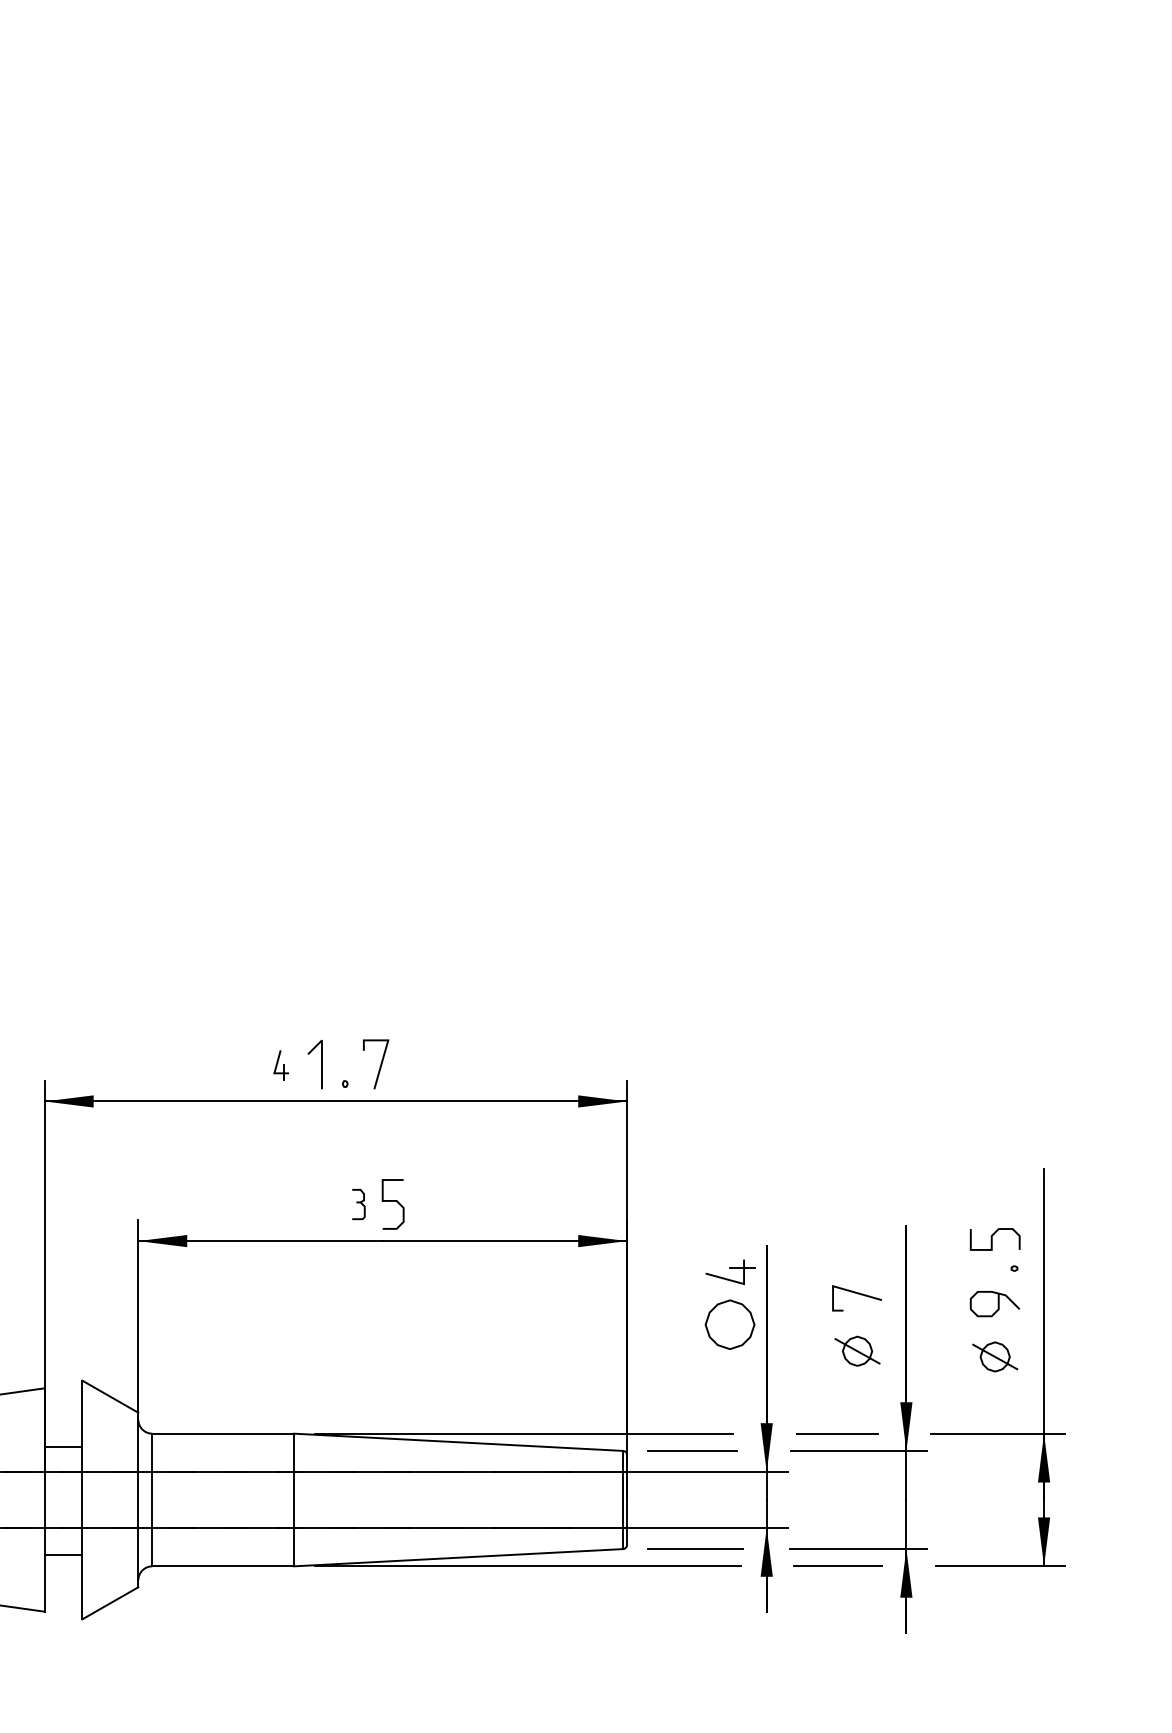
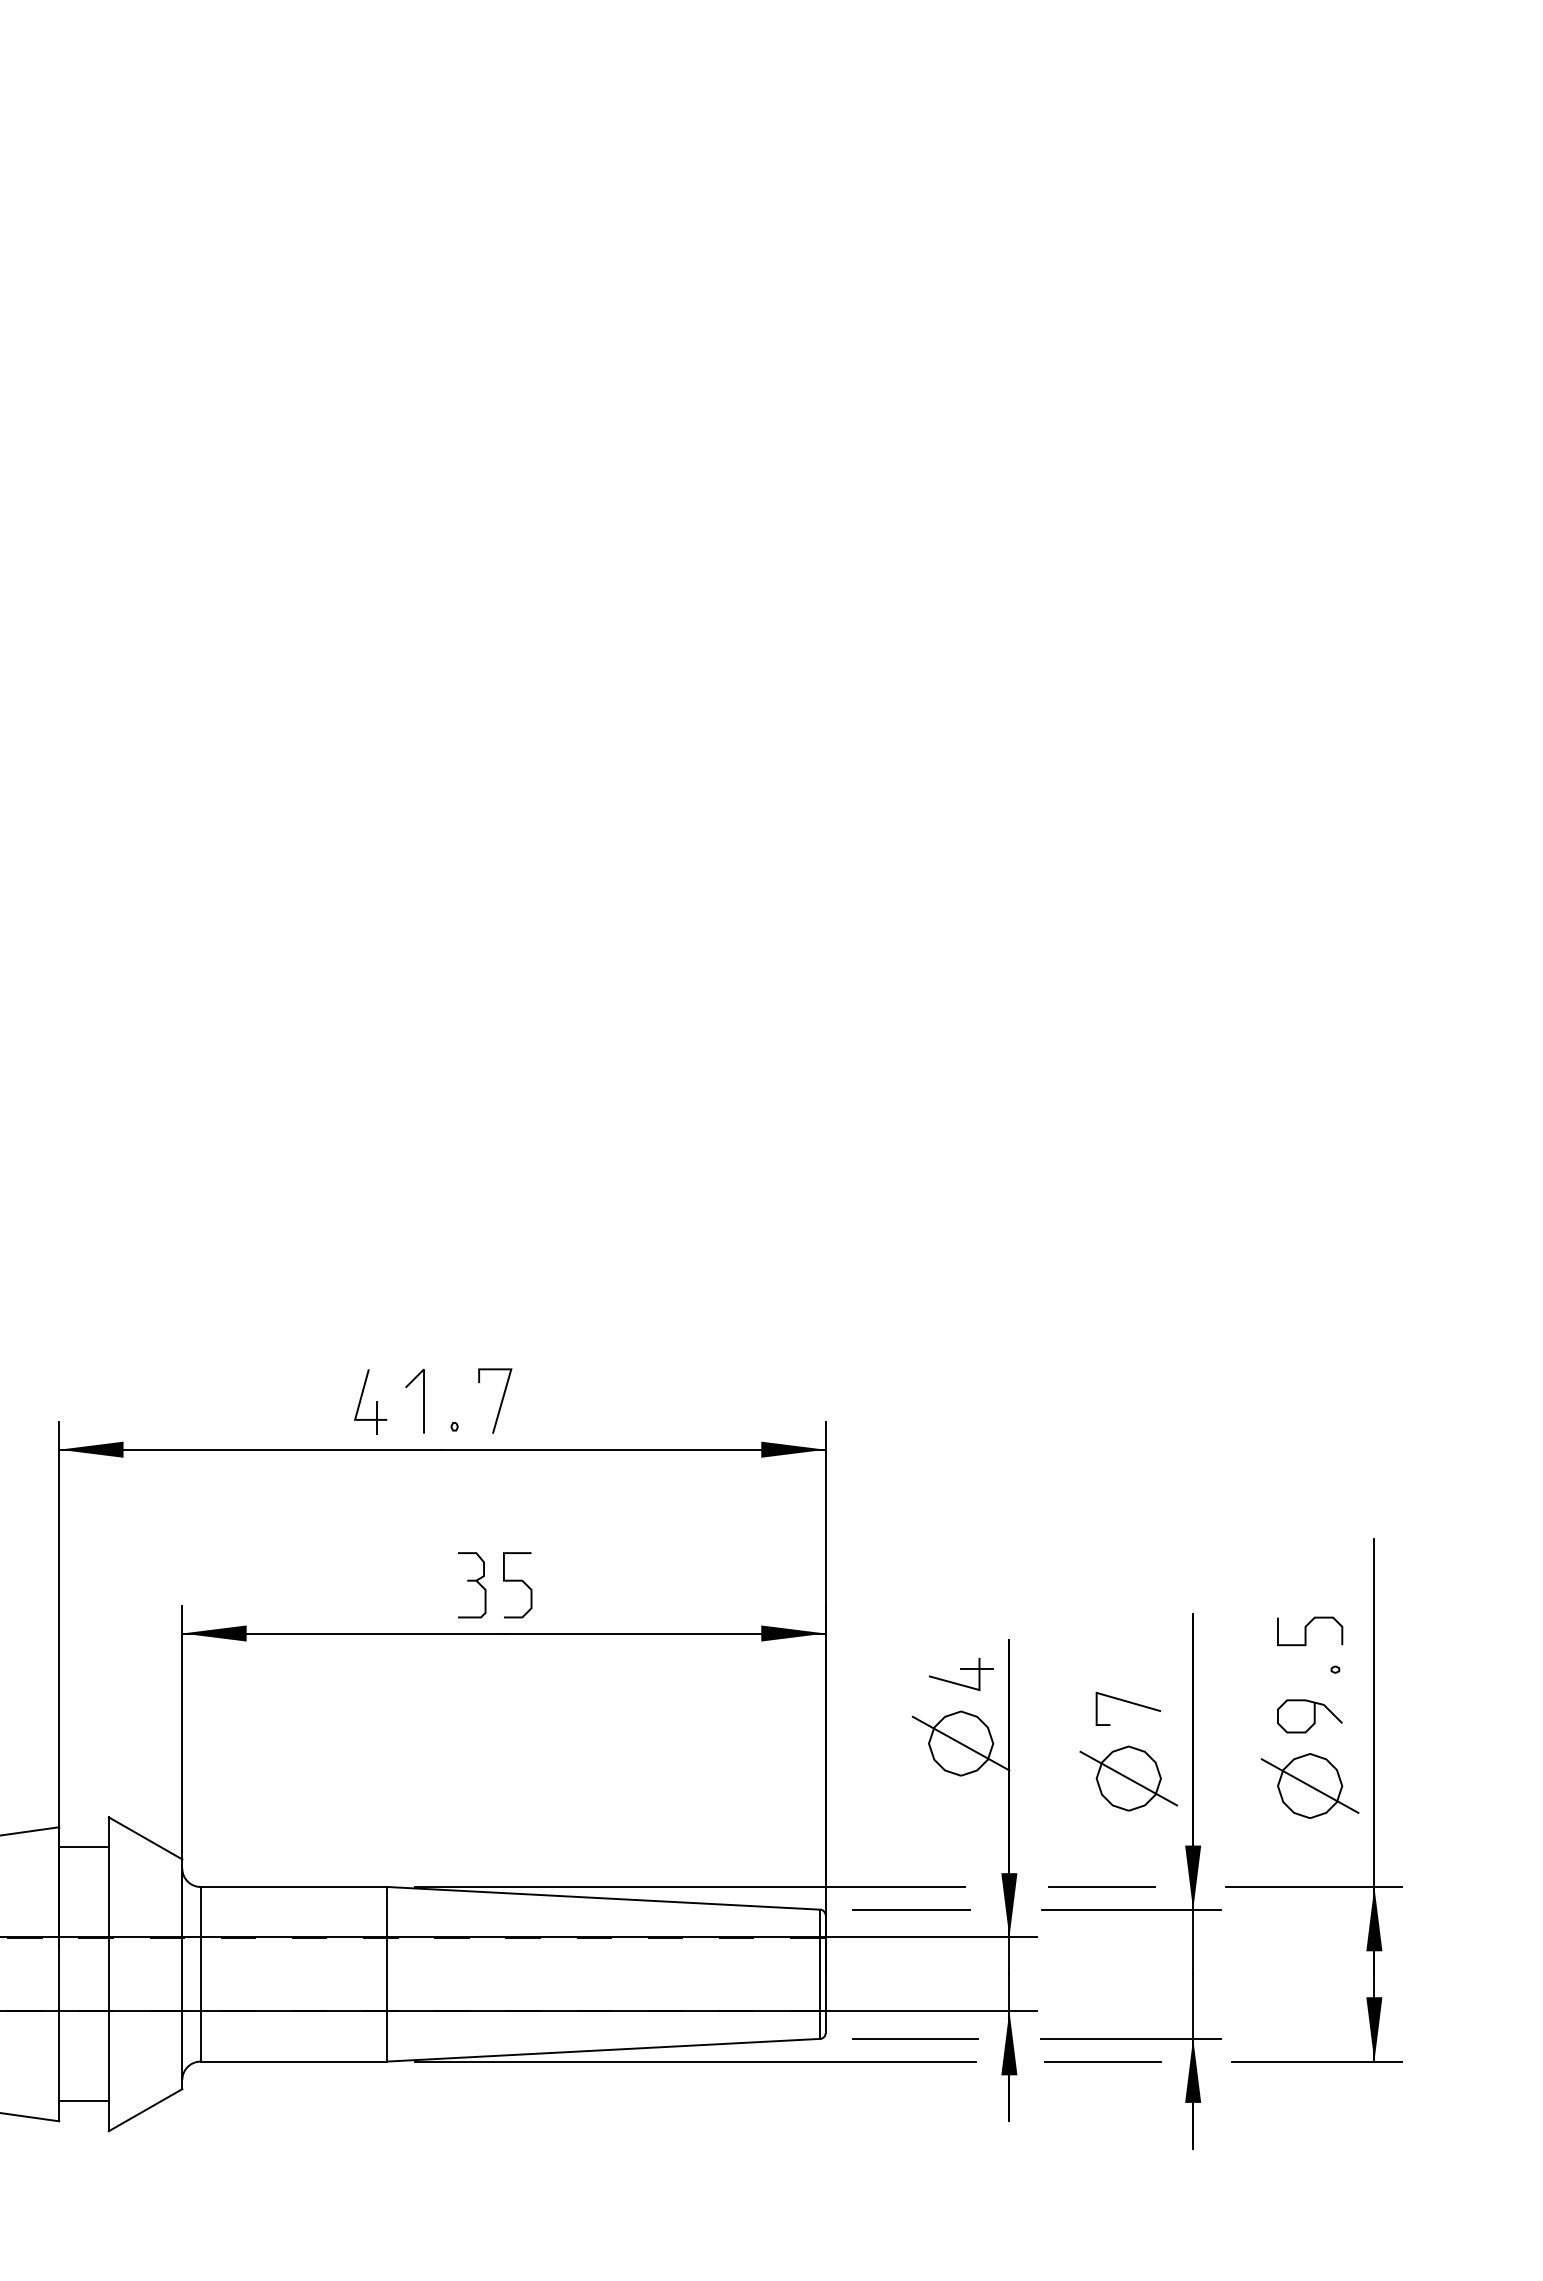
part: (281, 1064) -> (370, 1401), size x1.67
part: (358, 1204) -> (472, 1585), size x1.67
line: (729, 1324) -> (960, 1743), added
part: (857, 1351) -> (1128, 1778), size x1.67
part: (994, 1356) -> (1309, 1785), size x1.67
line: (63, 1446) -> (83, 1847), moved
line: (63, 1554) -> (83, 2101), moved

